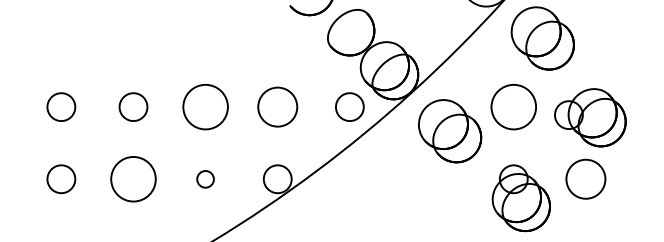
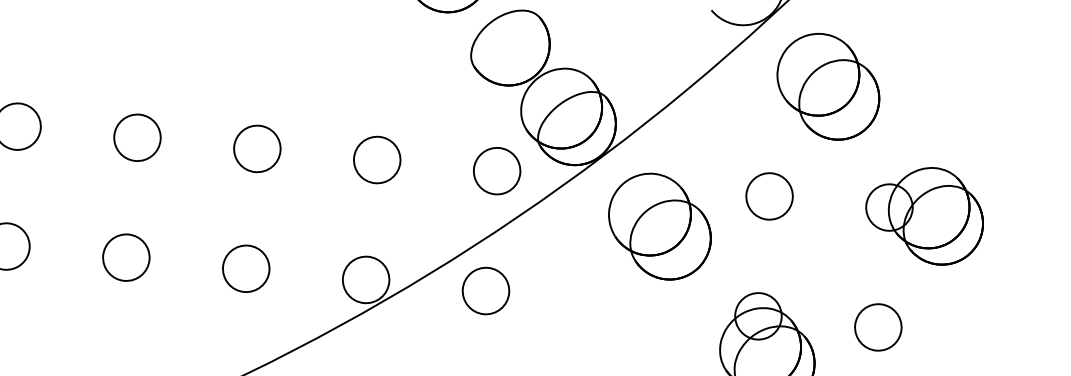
circle: (205, 107) -> (257, 149), size x0.62
circle: (277, 107) -> (376, 160), size x0.71
circle: (513, 107) -> (769, 197), size x0.62
part: (590, 117) -> (924, 214), moved
circle: (133, 179) -> (126, 258), size x0.62
circle: (205, 179) -> (245, 269), size x1.67
circle: (349, 179) -> (485, 291), added
circle: (585, 179) -> (877, 327), size x0.71

